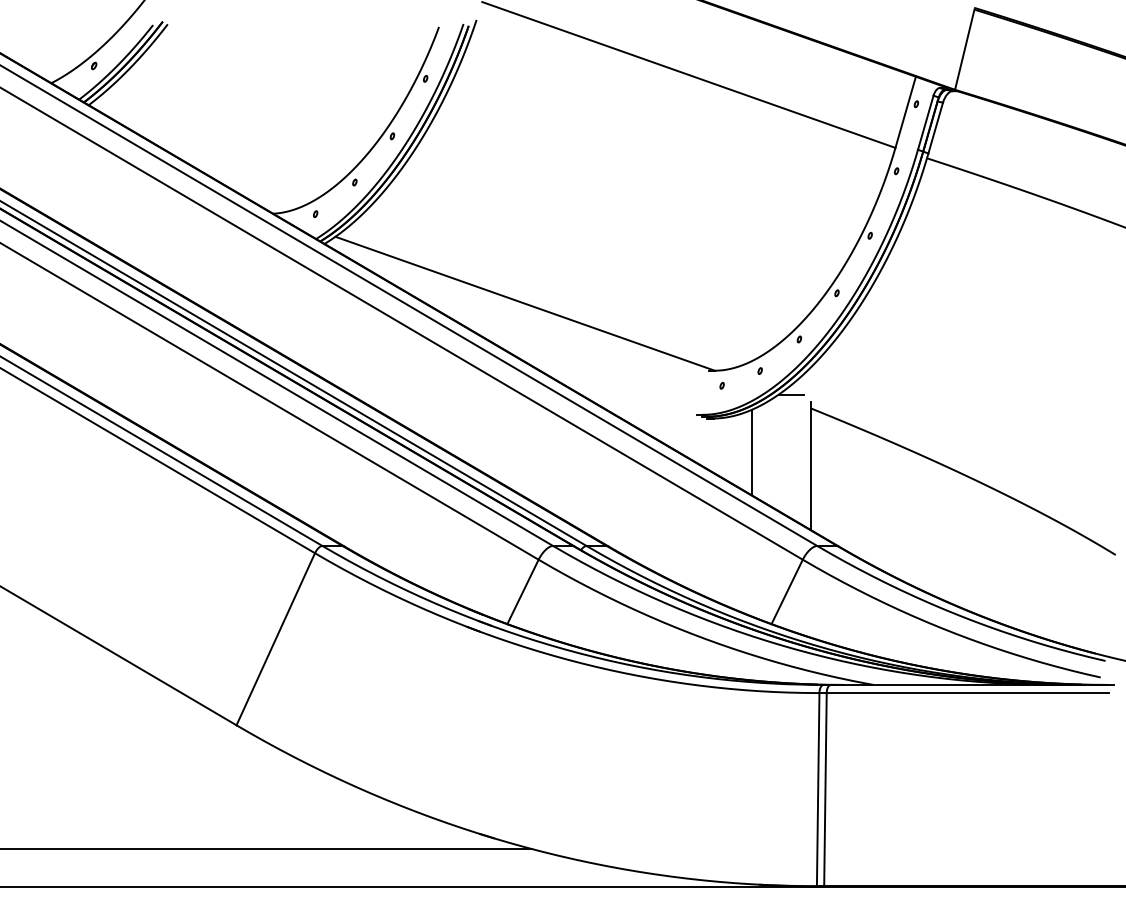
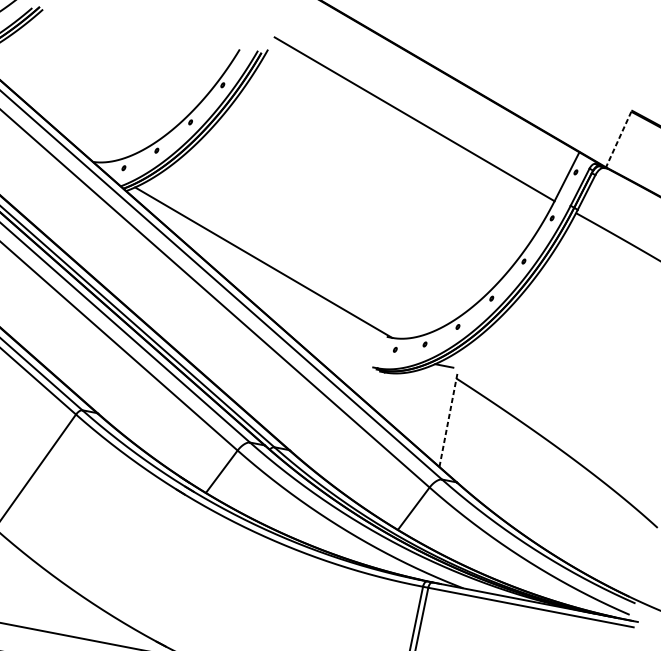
line: (964, 50) -> (618, 140), solid -> dashed
line: (751, 452) -> (407, 402), removed
line: (810, 465) -> (448, 420), solid -> dashed

